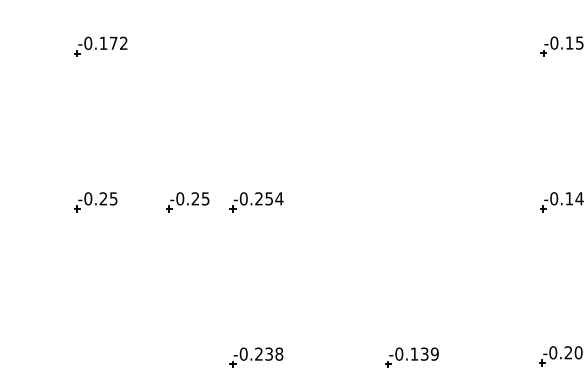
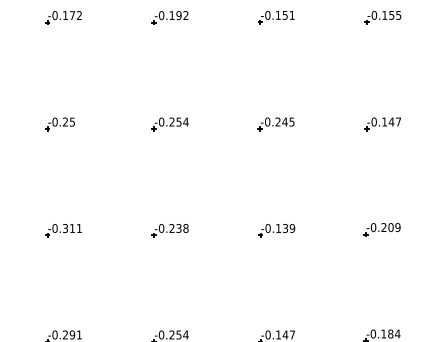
part: (255, 46) -> (169, 17), added
part: (411, 46) -> (276, 17), added
part: (186, 202) -> (122, 124), removed
part: (410, 202) -> (275, 124), added
part: (100, 357) -> (63, 230), added

